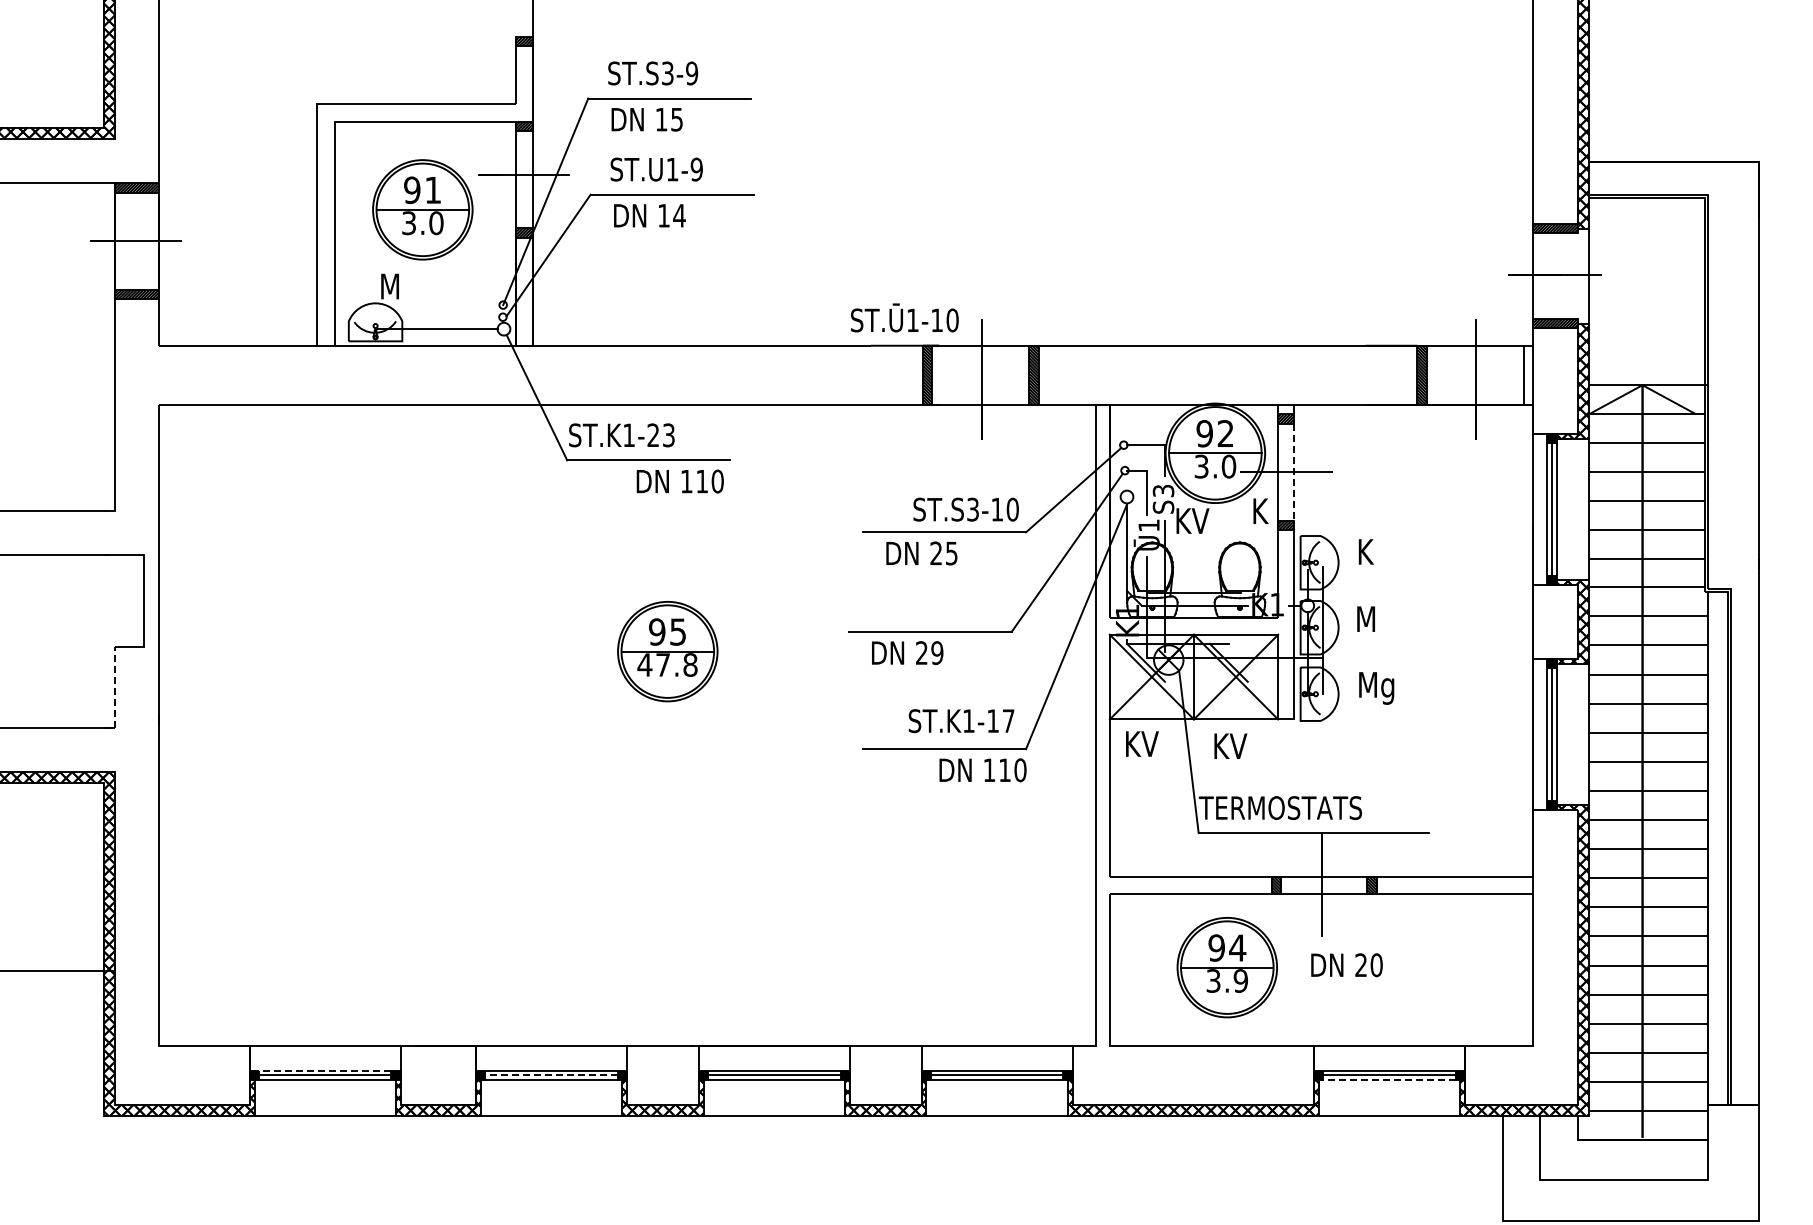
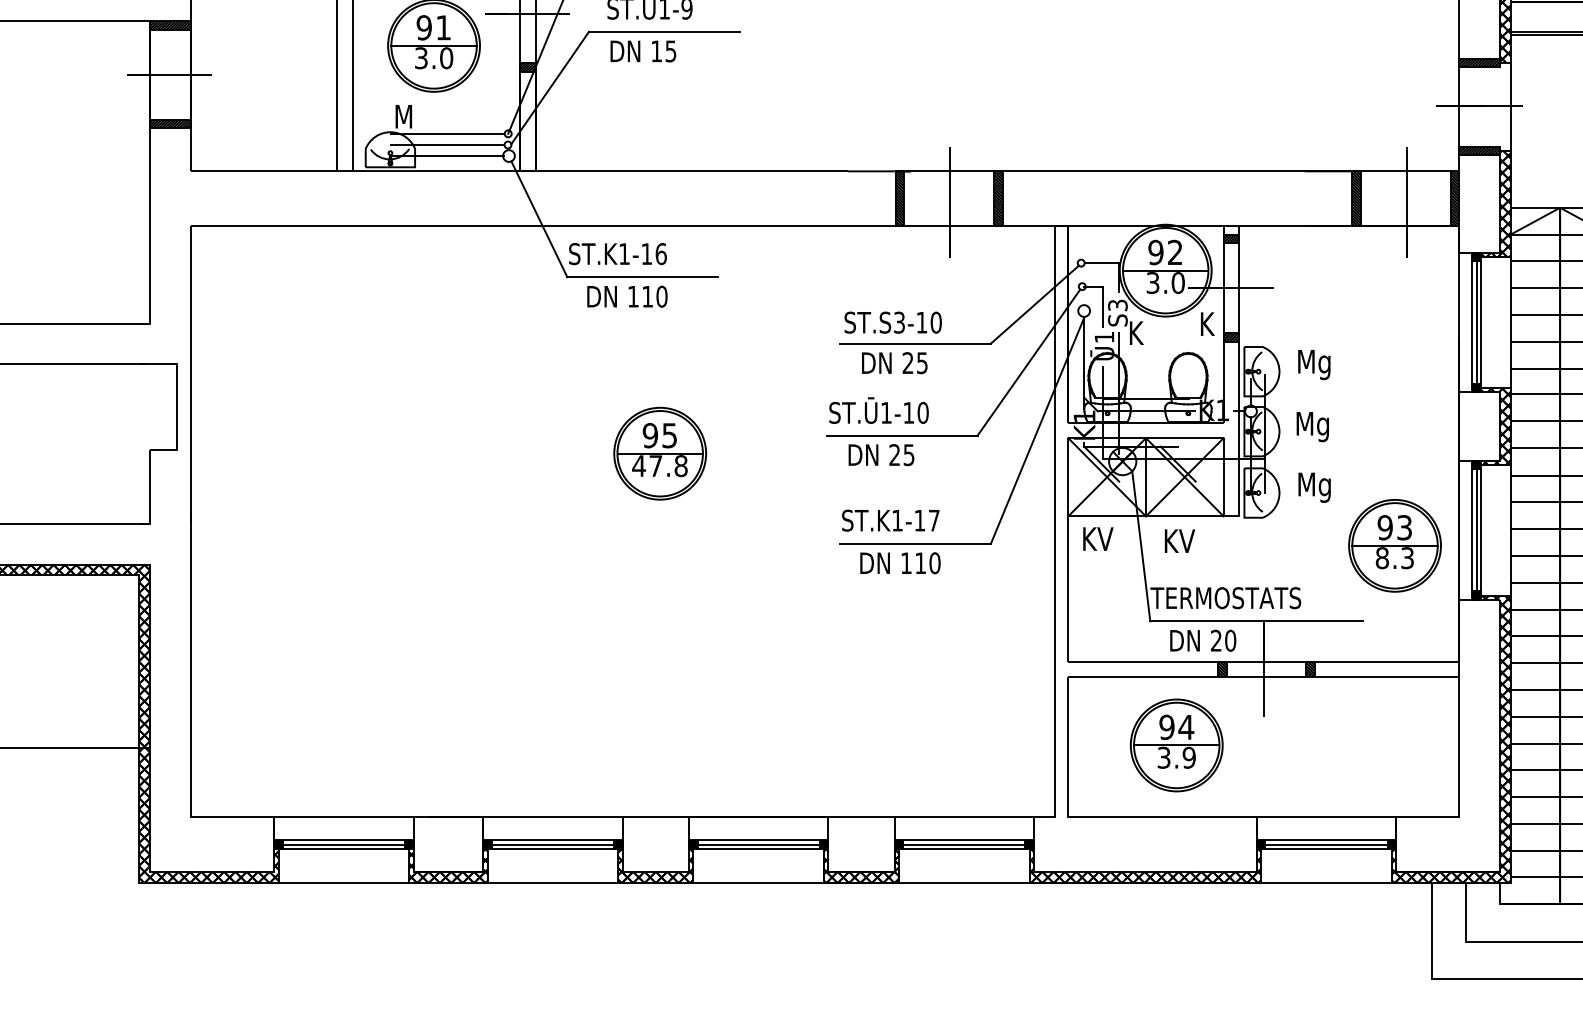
text: (679, 215) -> (671, 51), 14 -> 15
line: (437, 304) -> (447, 133), added
line: (437, 317) -> (447, 145), added
text: (904, 317) -> (878, 410), moved
hatch: (1528, 374) -> (1454, 197), added
text: (661, 435) -> (654, 254), ST.K1-23 -> ST.K1-16
line: (1294, 472) -> (1238, 288), dashed -> solid
text: (679, 481) -> (626, 296), moved
text: (965, 509) -> (892, 322), moved
text: (1200, 520) -> (1151, 332), KV -> K
text: (1377, 555) -> (1315, 364), K -> Mg
text: (1385, 625) -> (1322, 429), M -> Mg
text: (937, 652) -> (909, 454), 29 -> 25
line: (115, 693) -> (150, 492), dashed -> solid
text: (961, 721) -> (890, 521), moved
part: (1463, 750) -> (1394, 545), added
text: (982, 770) -> (899, 563), moved
text: (1346, 965) -> (1202, 641), moved
line: (324, 1070) -> (343, 840), dashed -> solid
line: (551, 1075) -> (552, 845), dashed -> solid
line: (1389, 1079) -> (1326, 848), dashed -> solid

